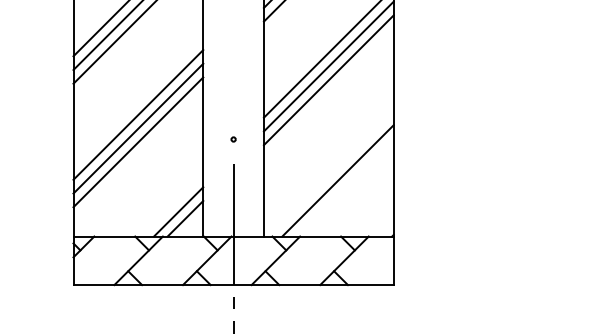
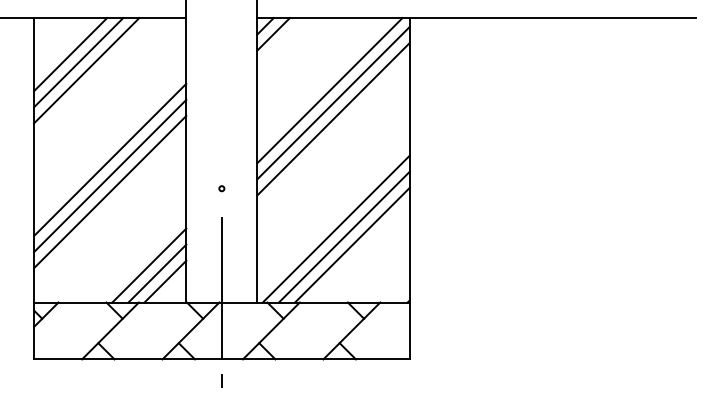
line: (330, 173) -> (335, 228), added
line: (345, 187) -> (352, 245), added
line: (171, 204) -> (149, 265), added

